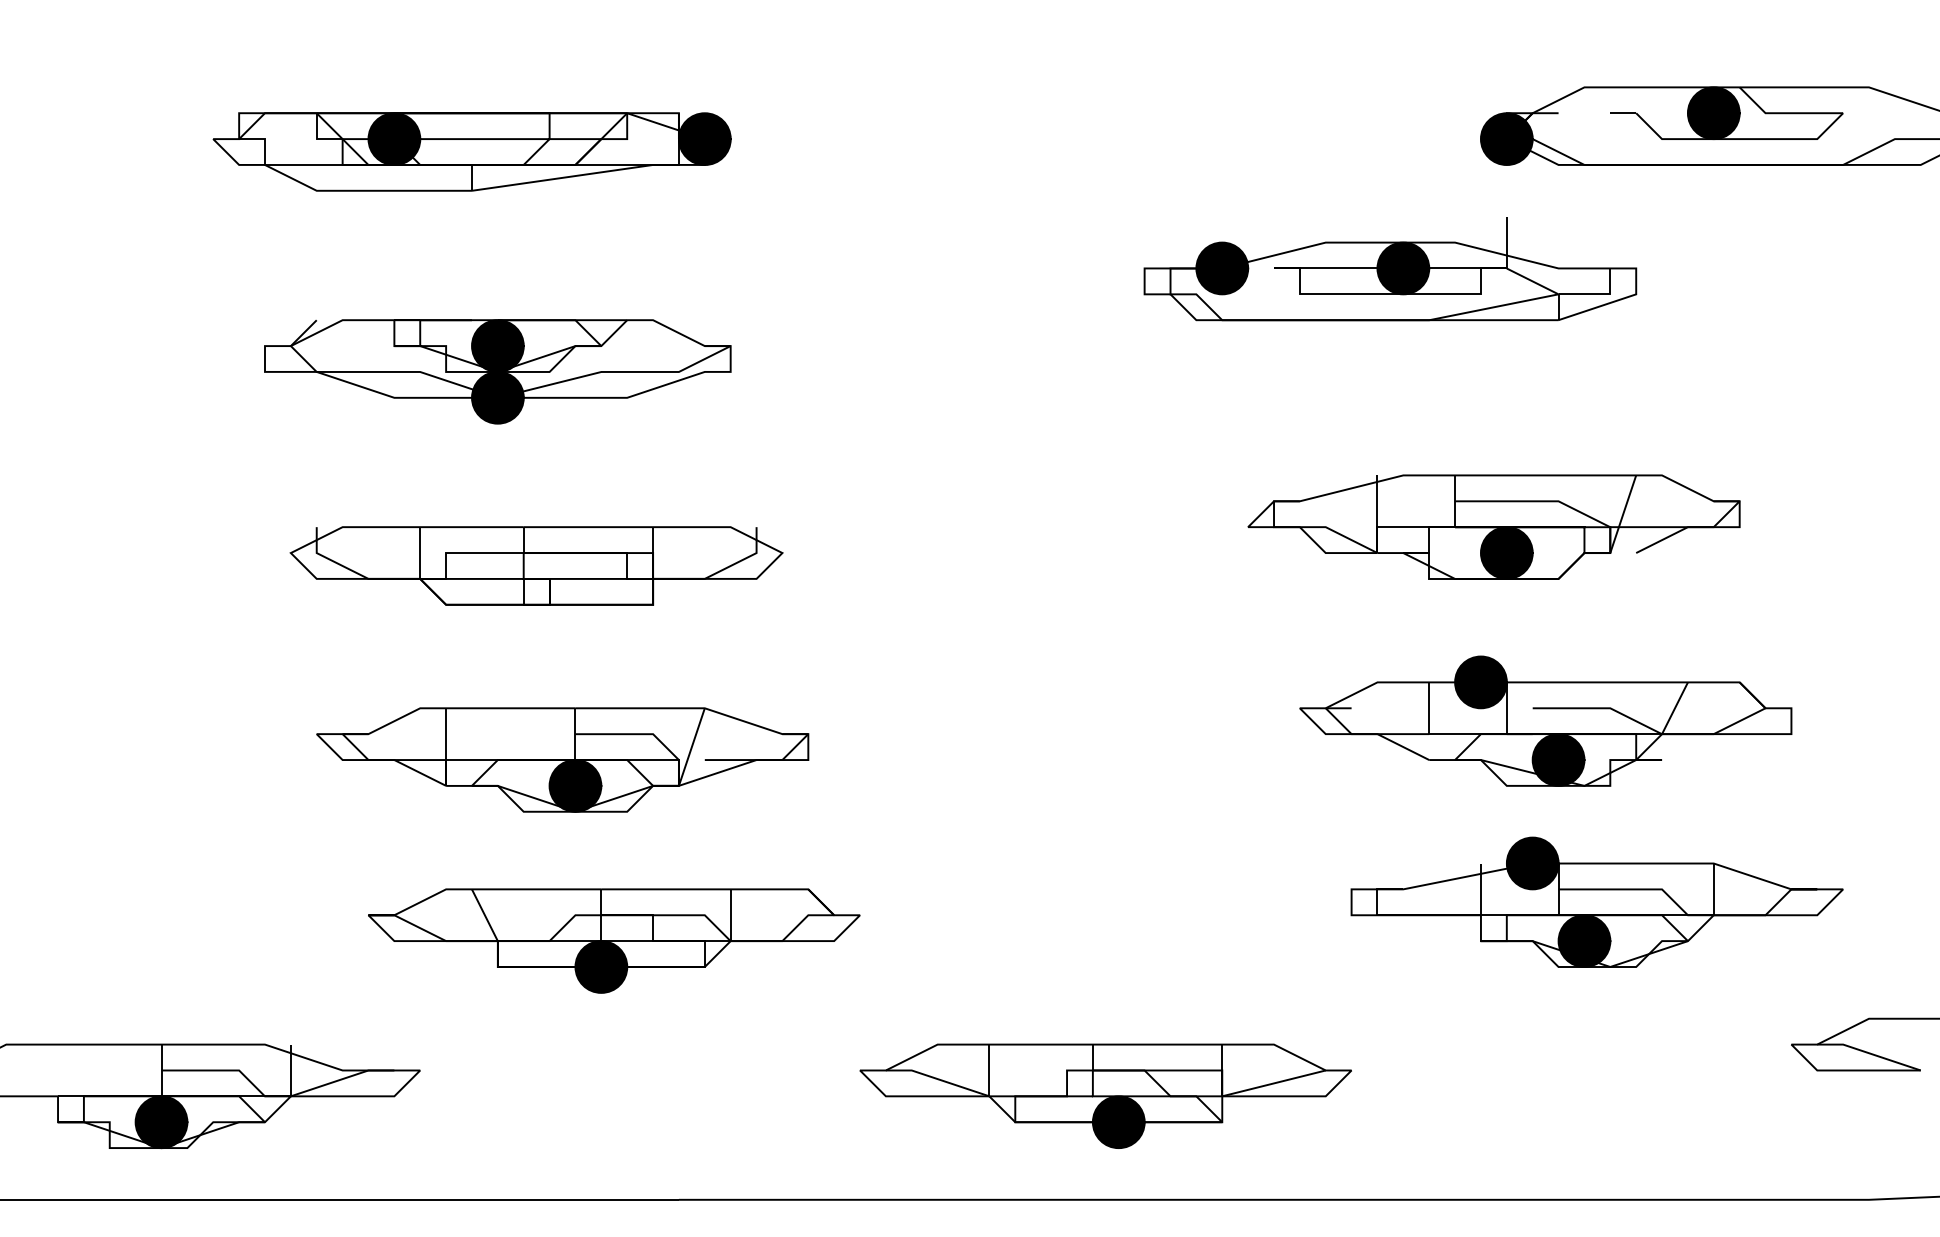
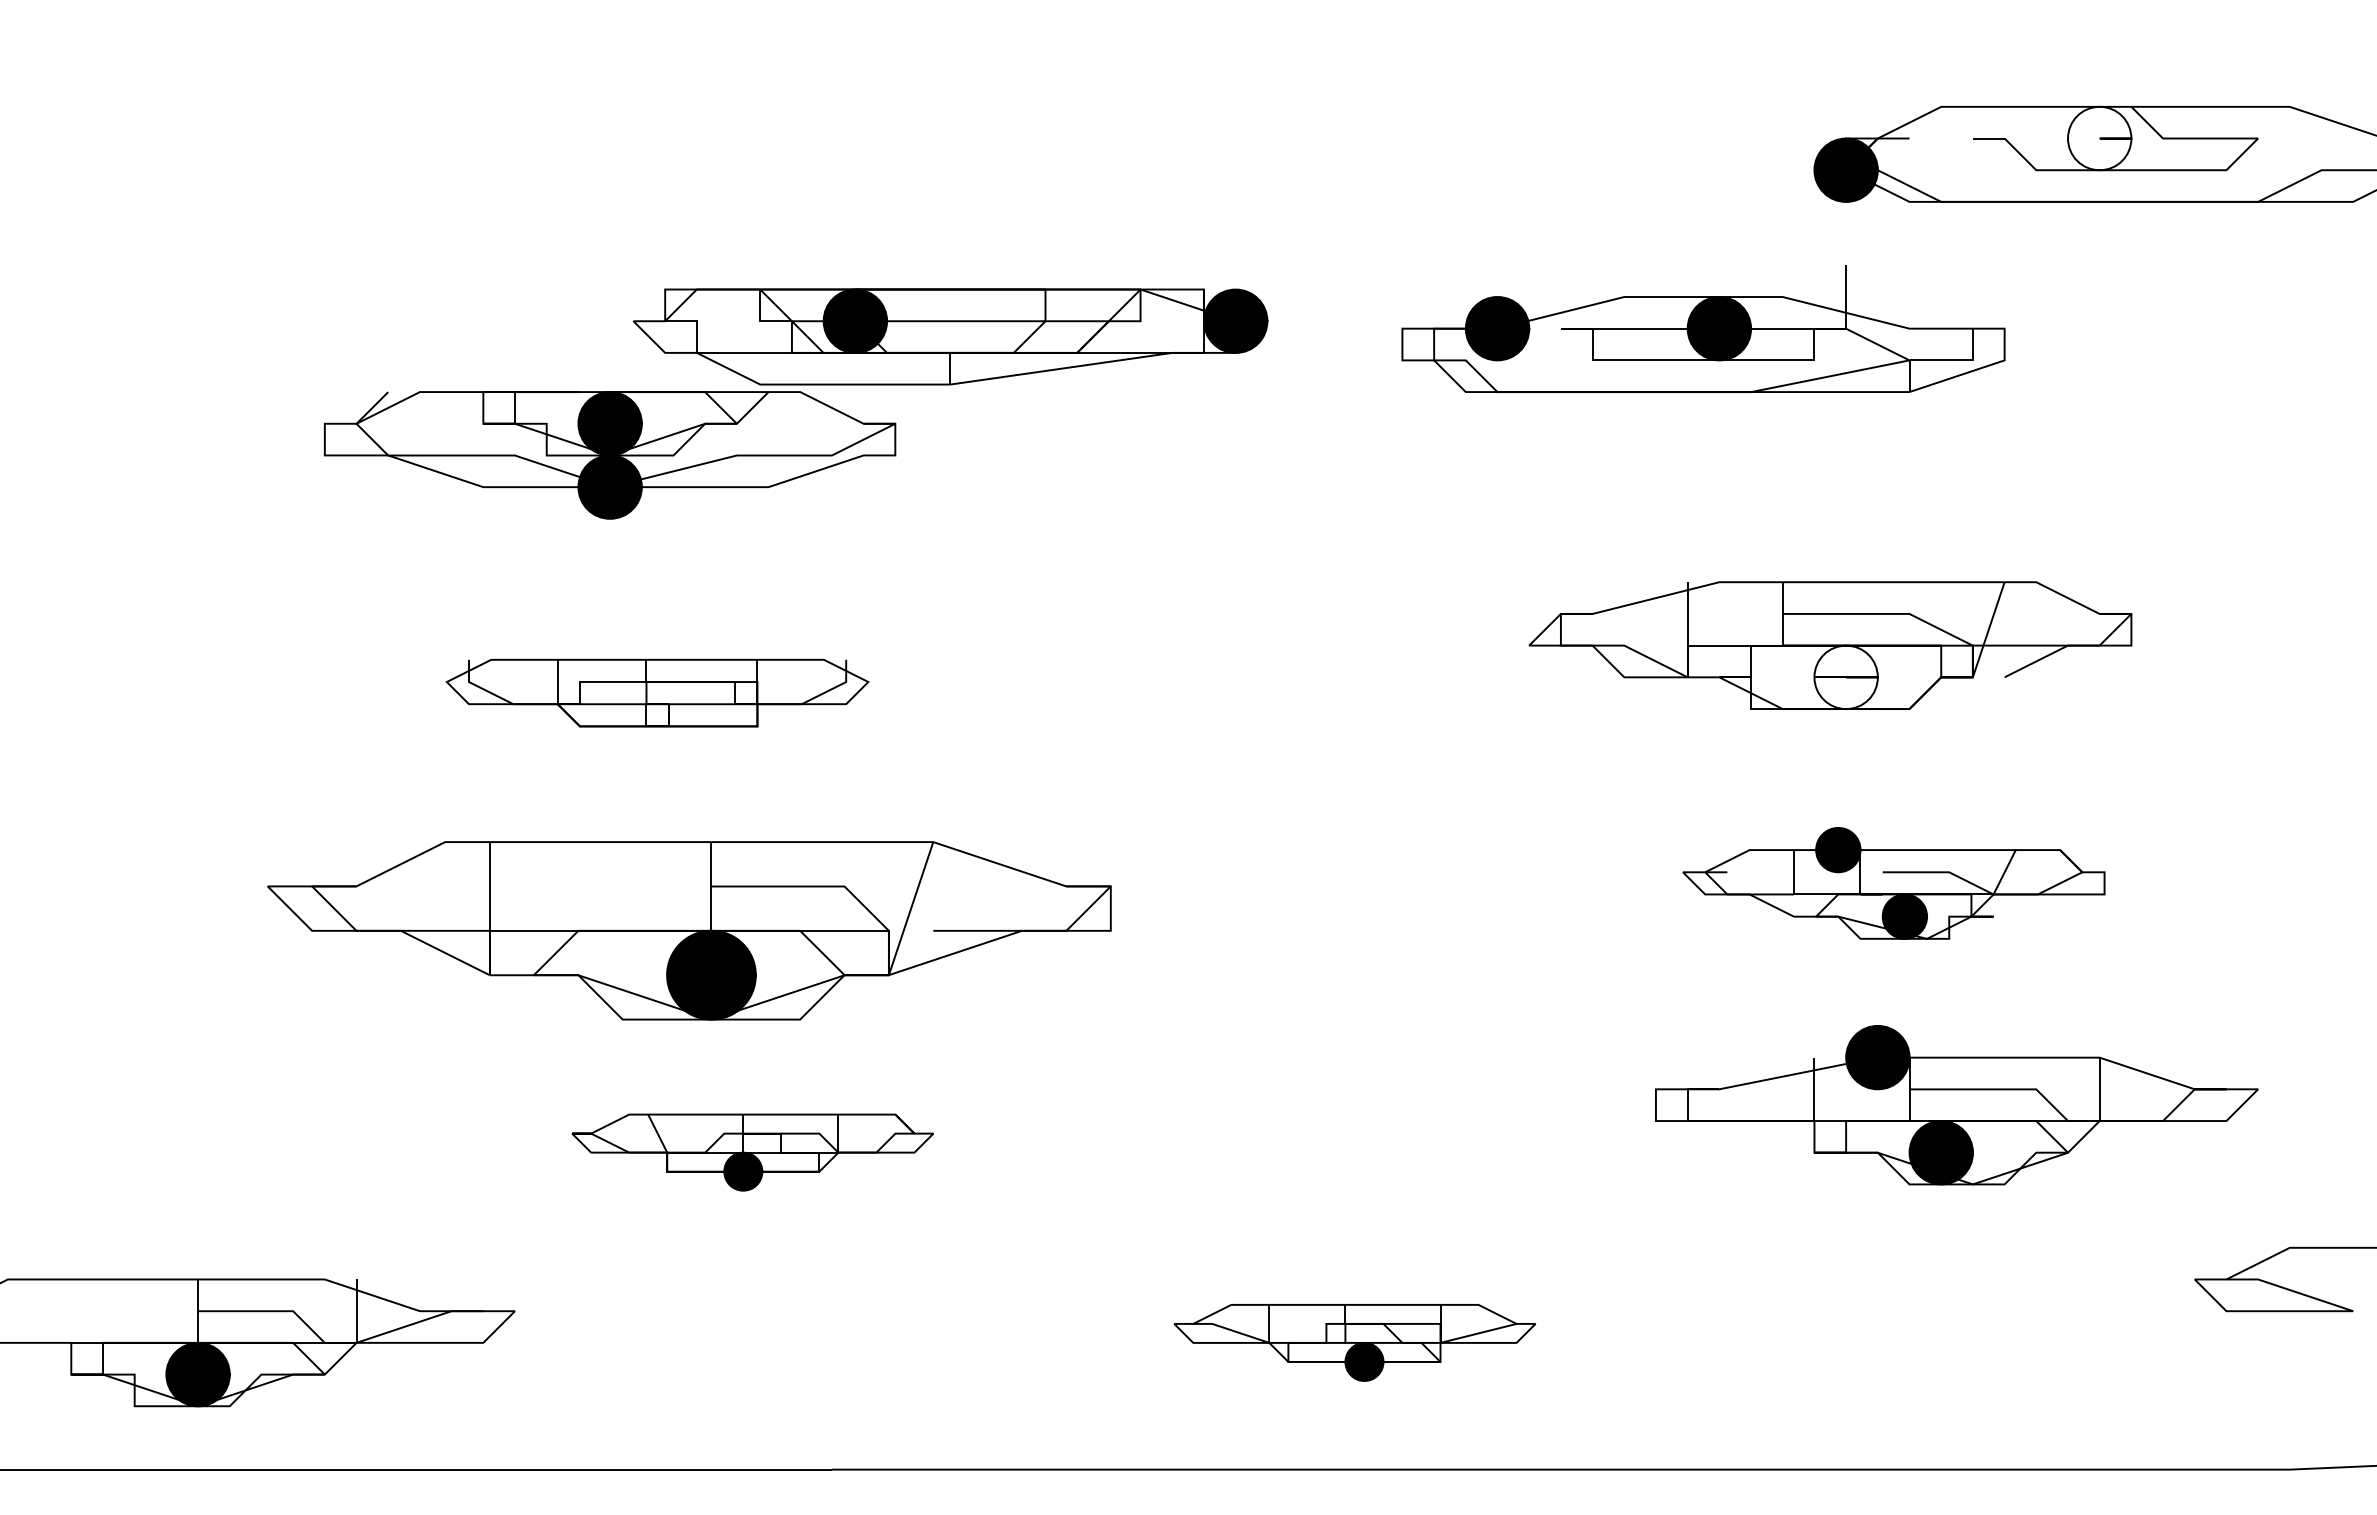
fill: (1713, 113) -> (2099, 138), removed
part: (472, 151) -> (950, 336), moved
fill: (1506, 553) -> (1845, 677), removed
part: (536, 565) -> (657, 692), size x0.7
part: (1545, 721) -> (1893, 883), size x0.7
part: (562, 759) -> (689, 930), size x1.4
part: (614, 940) -> (752, 1152), size x0.6
part: (1105, 1096) -> (1354, 1342), size x0.6

